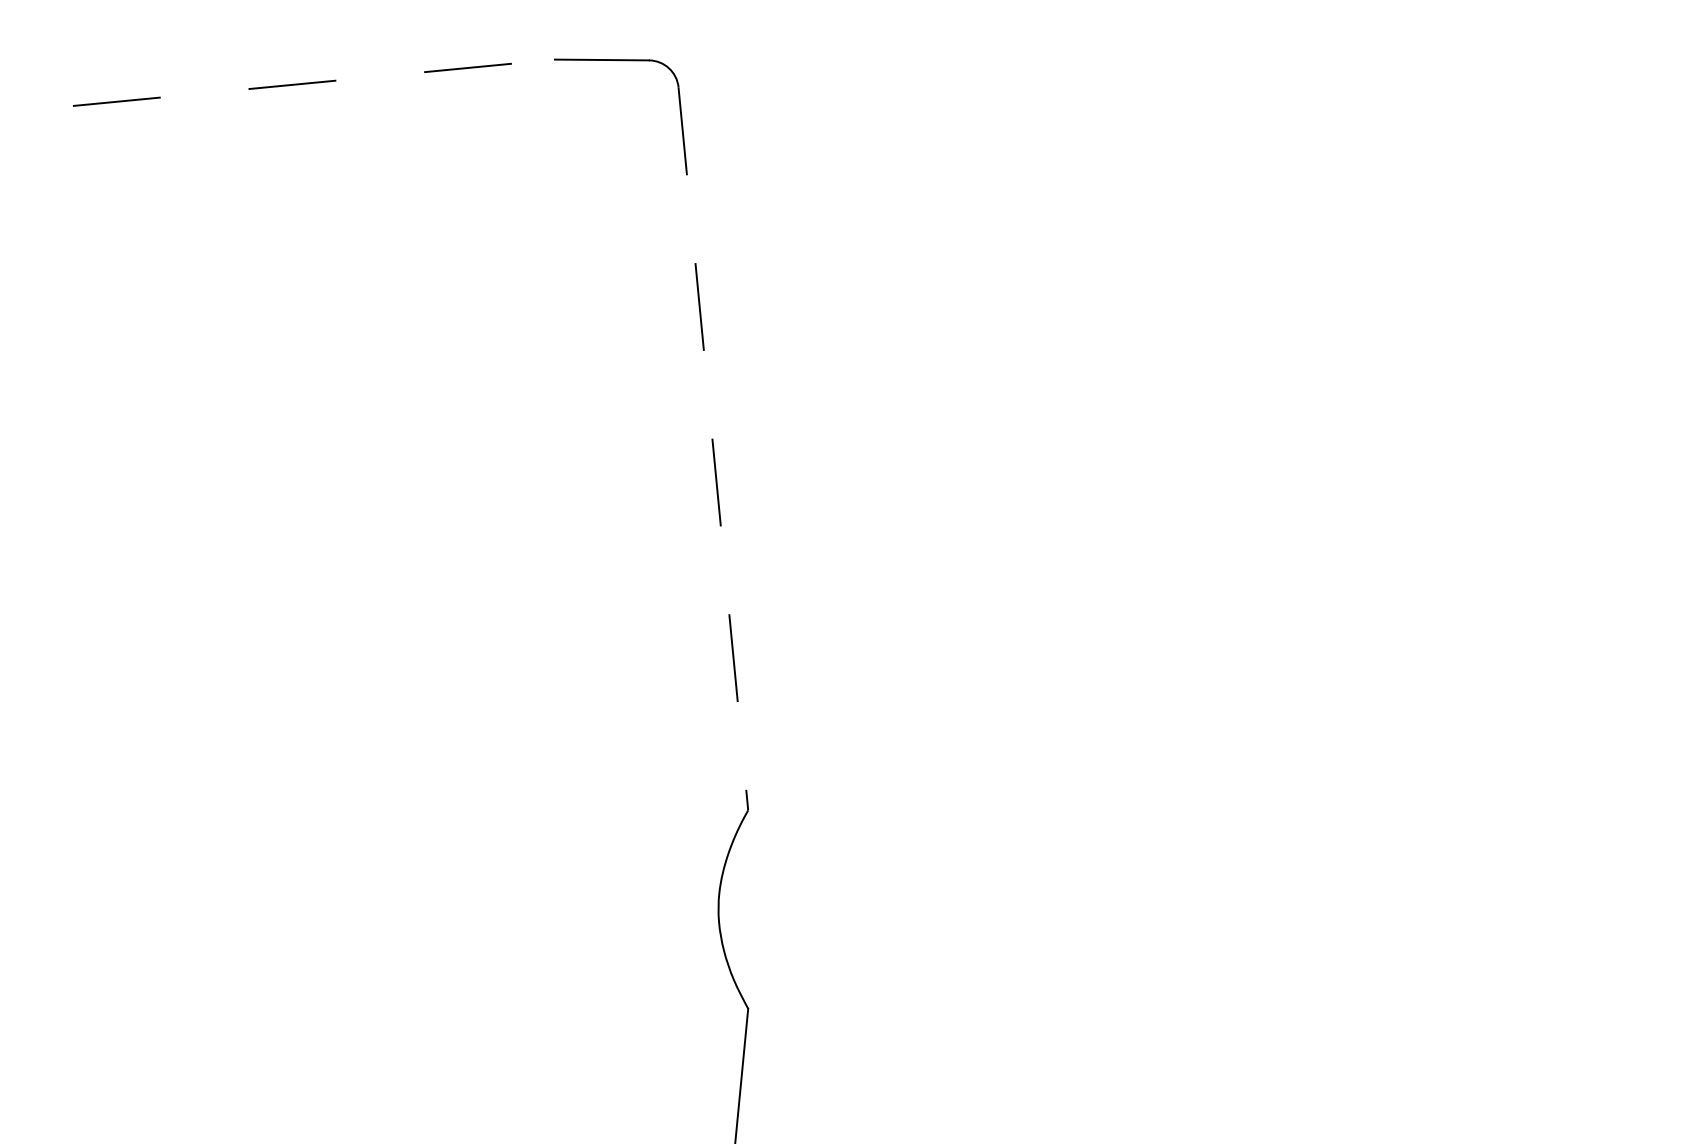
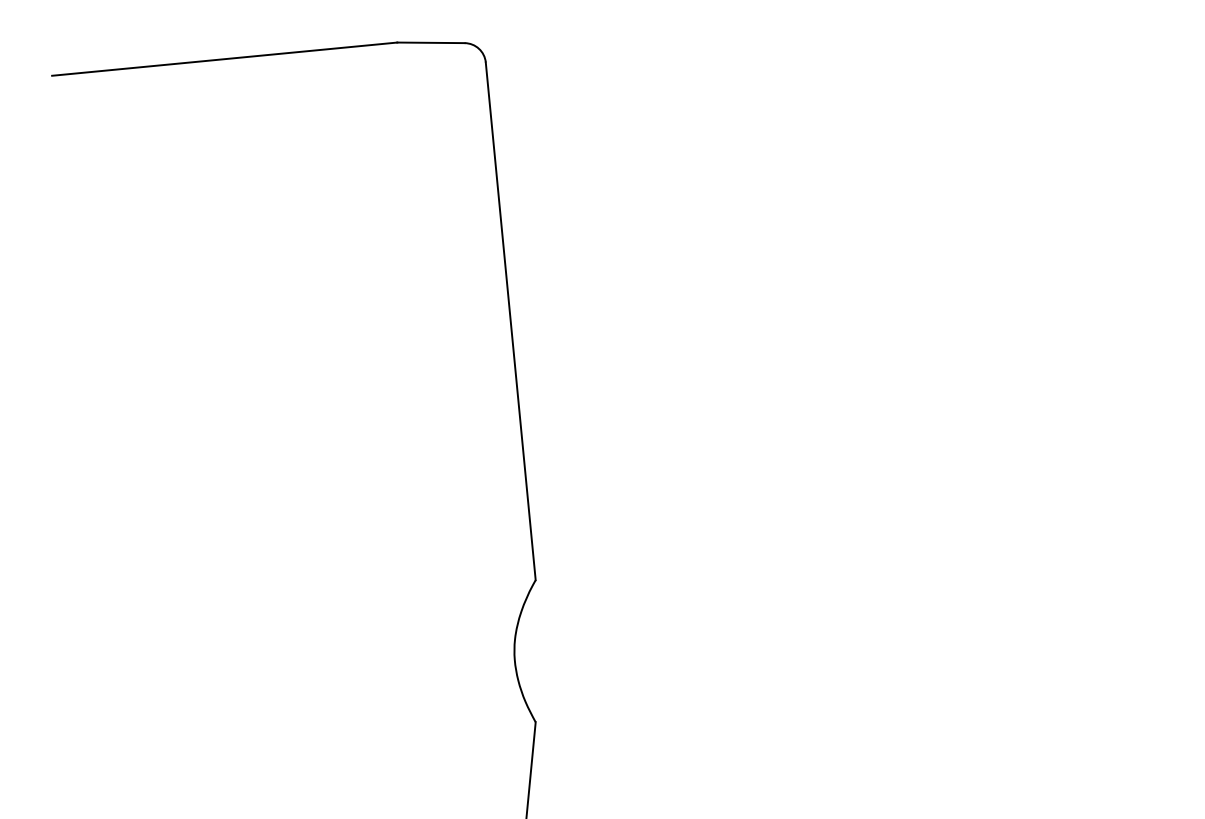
line: (315, 83) -> (225, 59), dashed -> solid
line: (713, 449) -> (510, 321), dashed -> solid

